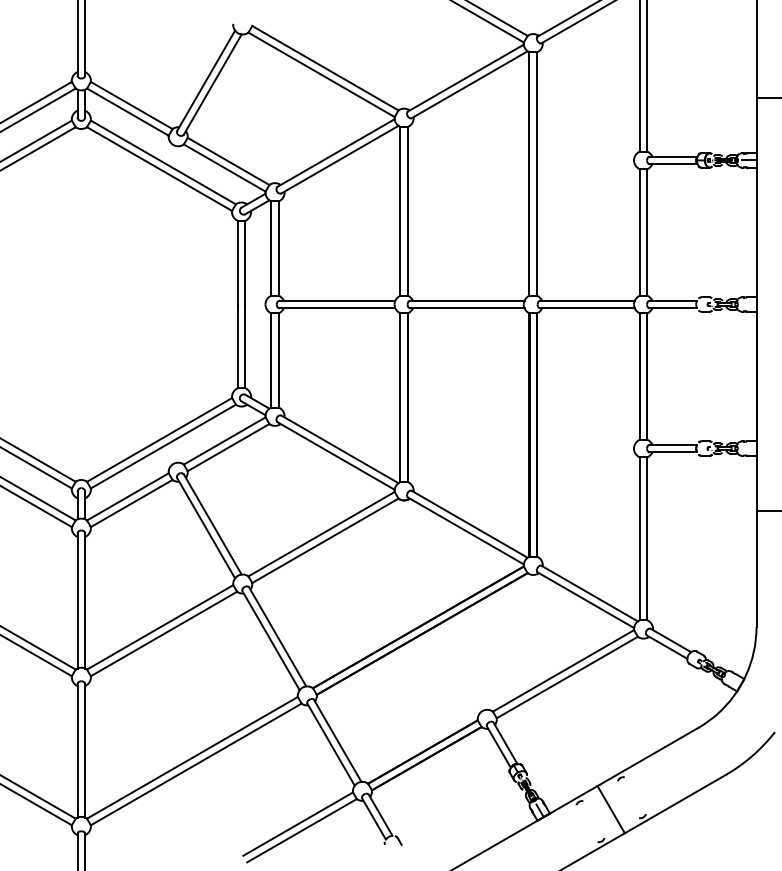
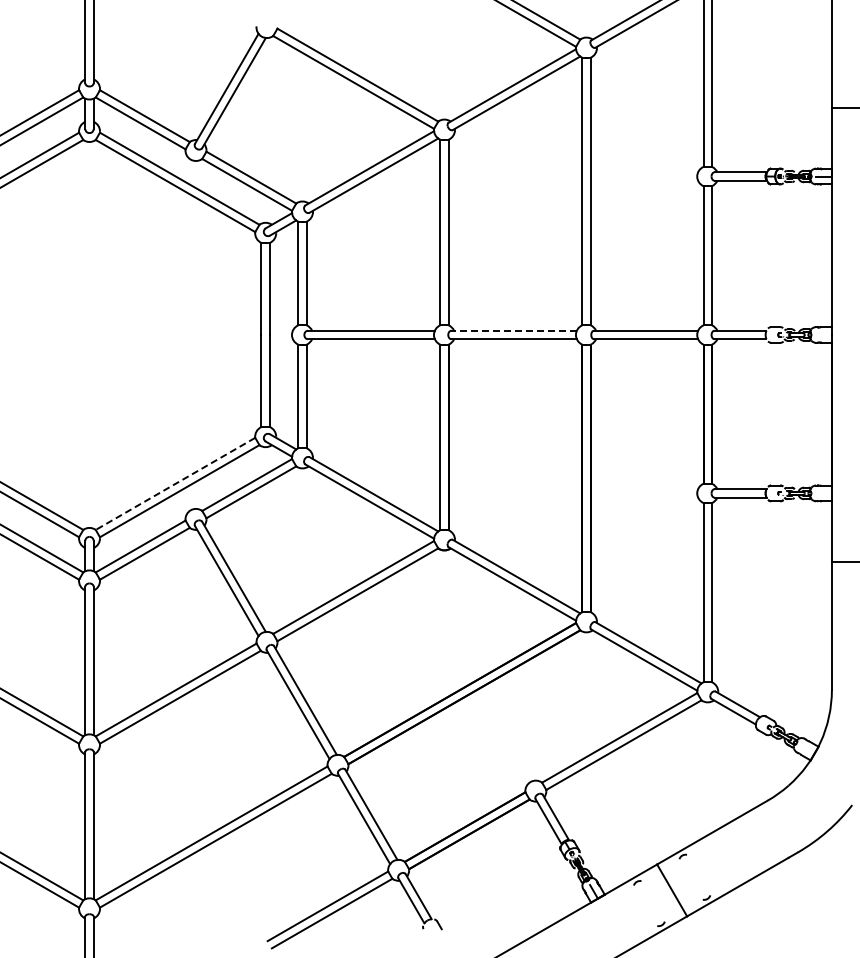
line: (467, 300) -> (514, 330), solid -> dashed
line: (159, 440) -> (175, 484), solid -> dashed

